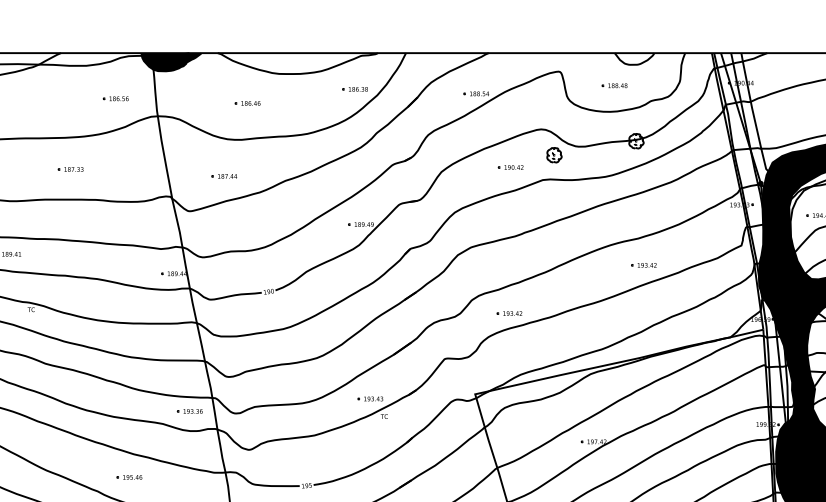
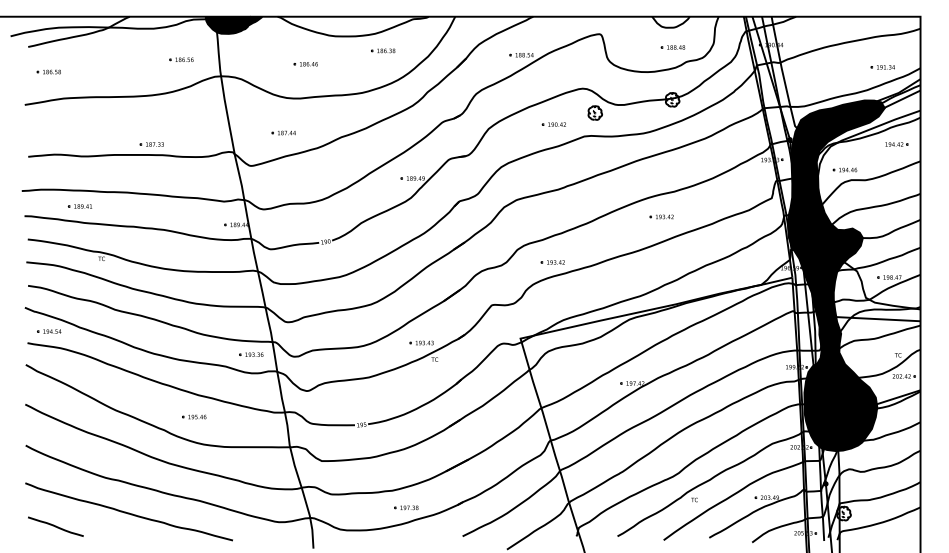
part: (614, 85) -> (672, 47), moved
part: (355, 88) -> (383, 50), moved
part: (70, 169) -> (151, 144), moved
part: (643, 264) -> (661, 216), moved

